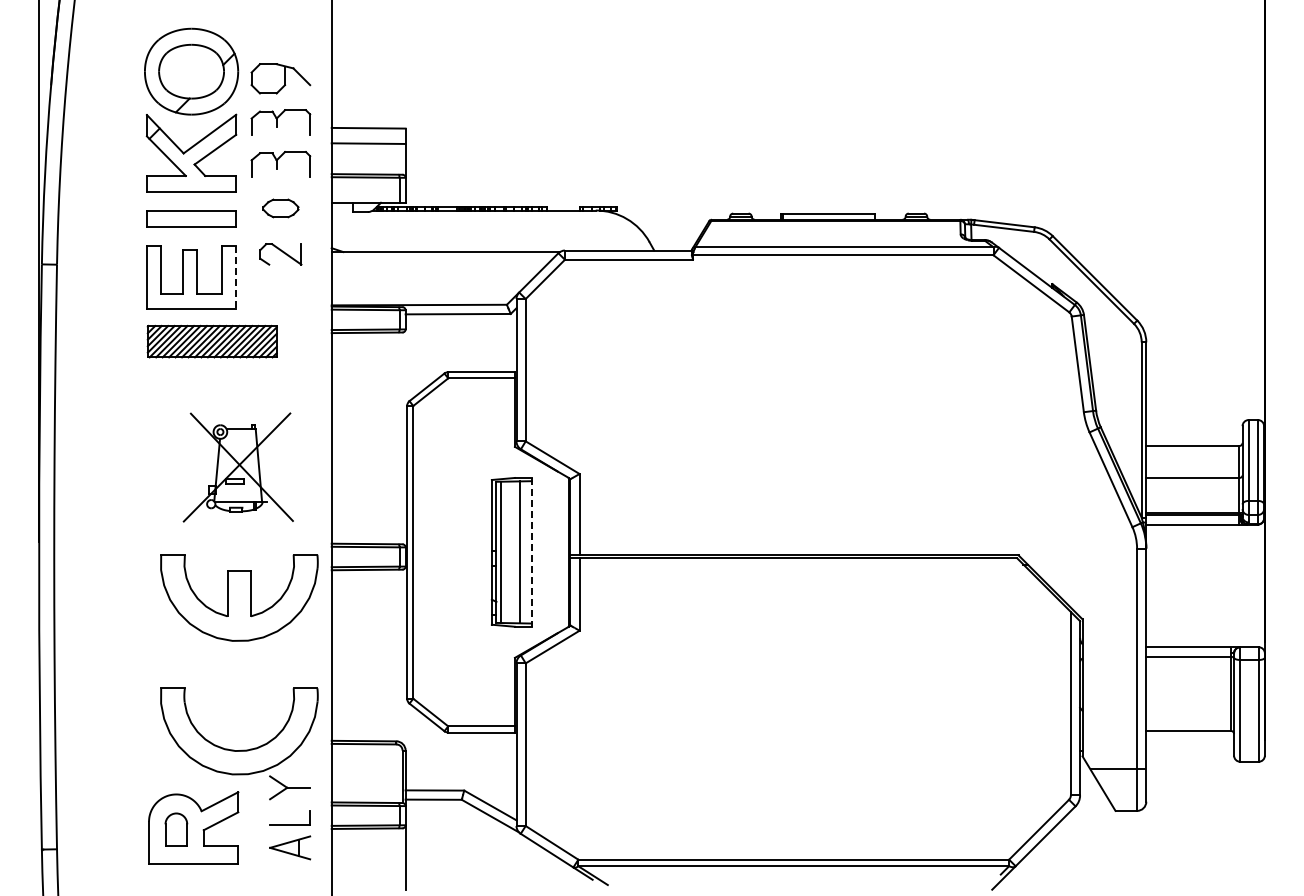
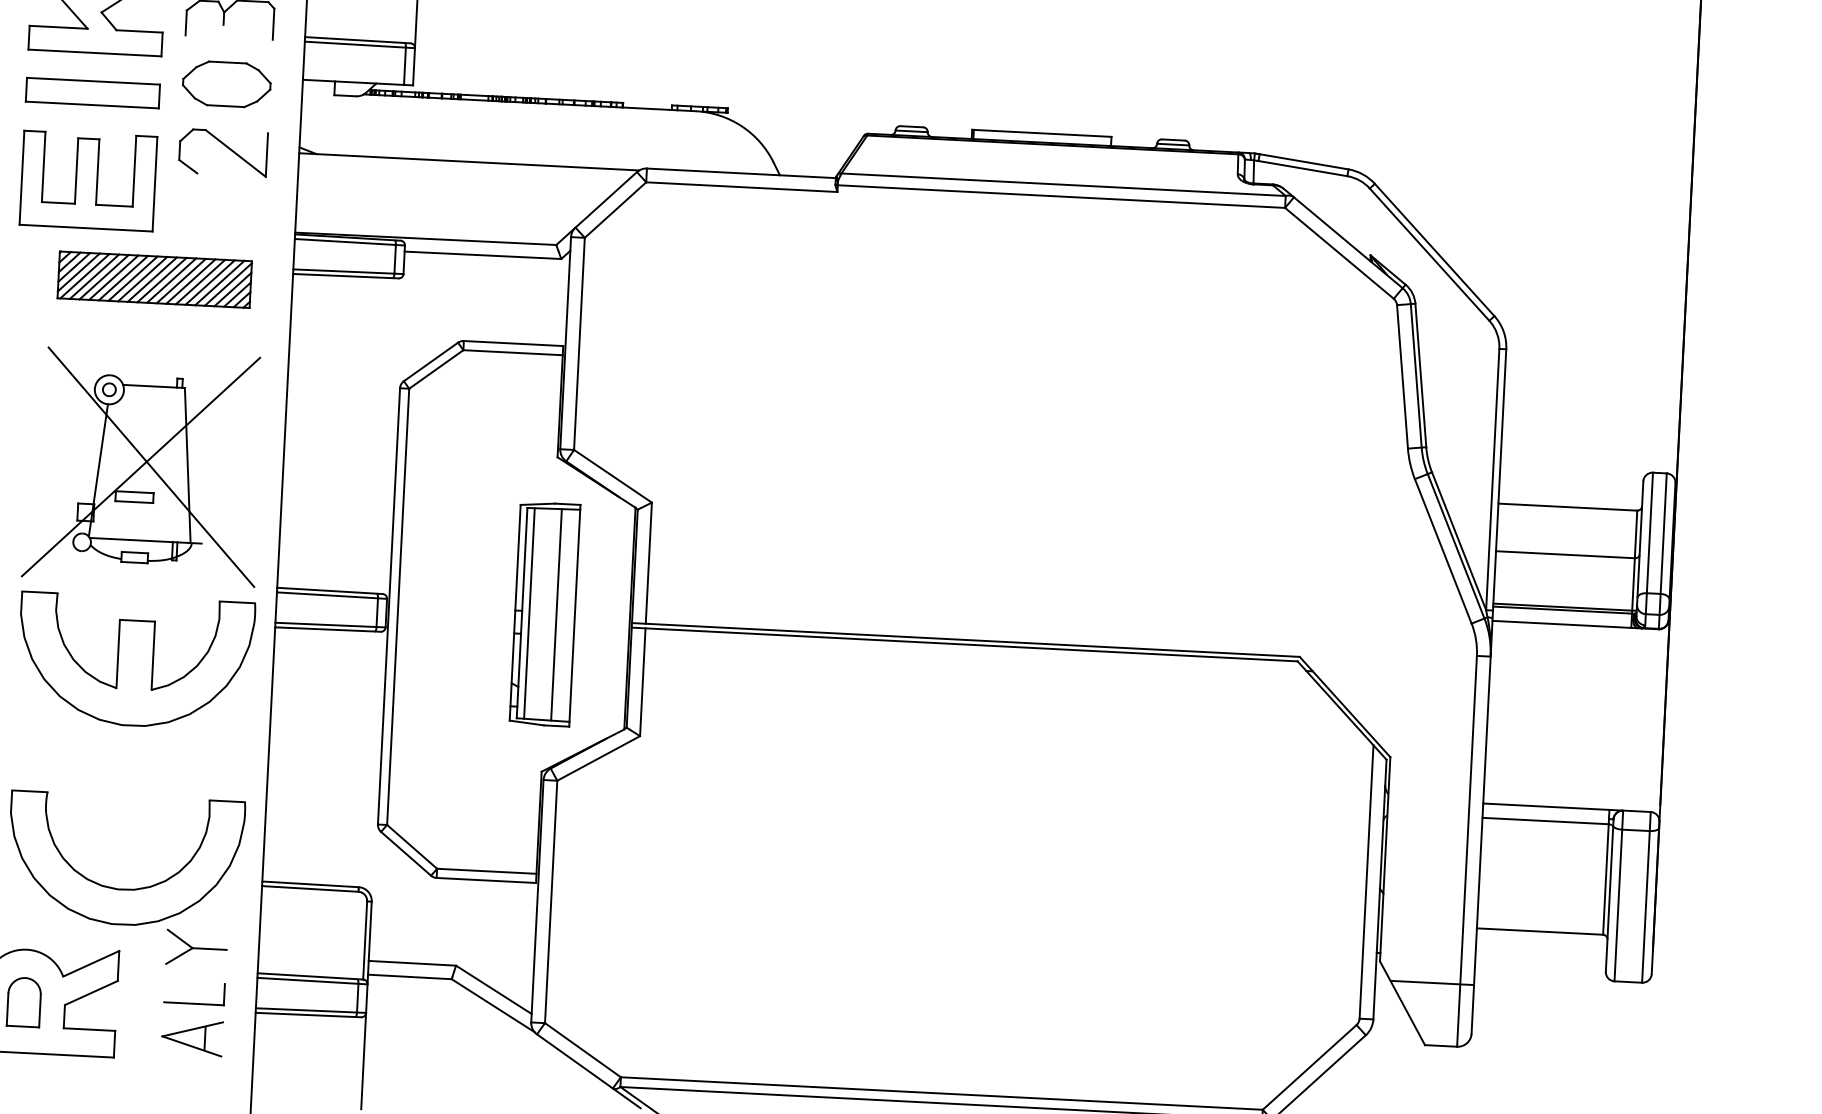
part: (280, 208) -> (226, 84), size x1.67
part: (280, 254) -> (222, 152), size x1.43
line: (236, 277) -> (155, 183), dashed -> solid
part: (211, 341) -> (153, 279), moved
part: (238, 467) -> (144, 467), size x1.43
line: (531, 552) -> (574, 615), dashed -> solid

